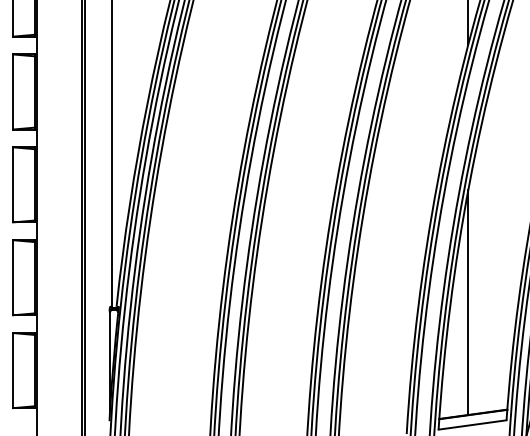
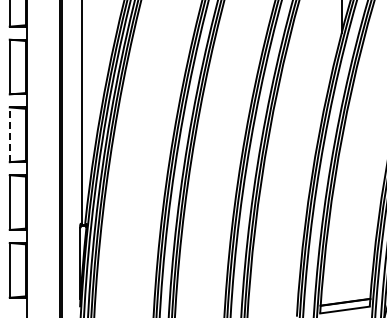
line: (12, 184) -> (9, 134), solid -> dashed
line: (467, 302) -> (341, 220), removed

